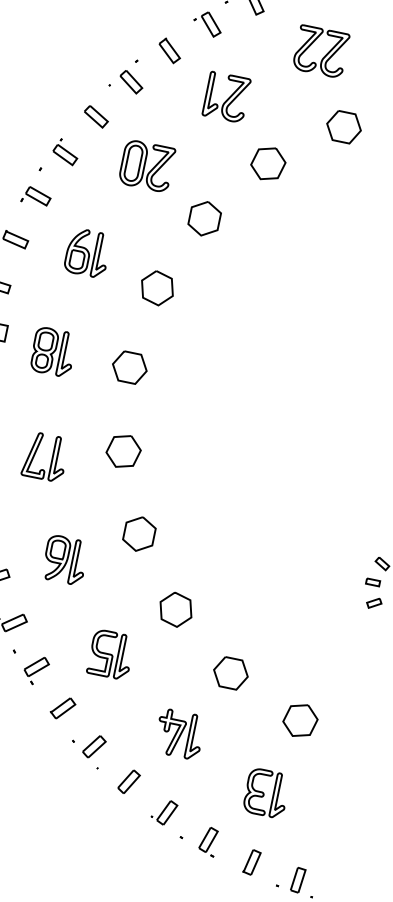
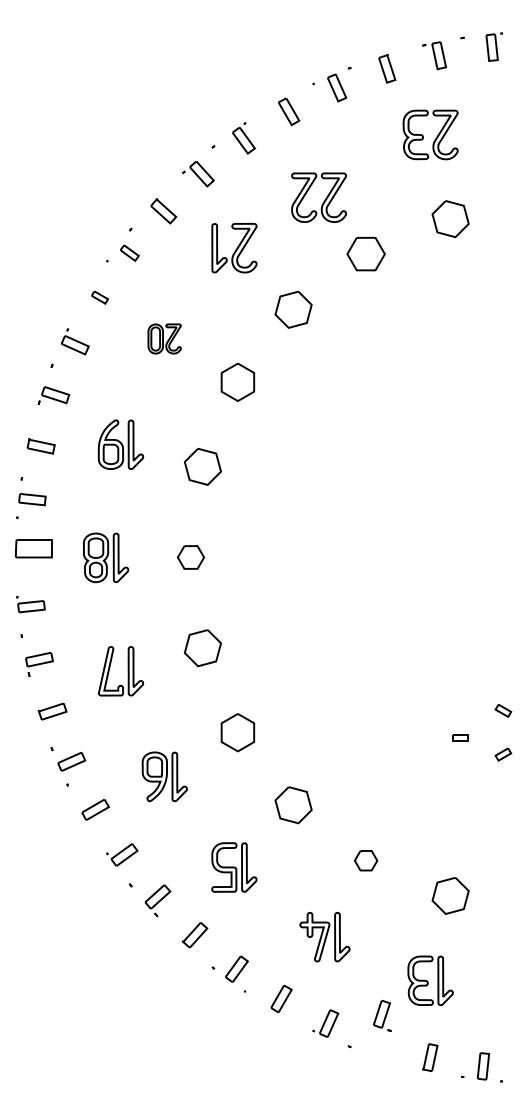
part: (325, 54) -> (324, 199), moved
part: (131, 82) -> (129, 253), size x0.7
part: (95, 116) -> (99, 297), size x0.6
part: (146, 165) -> (164, 338), size x0.6
part: (129, 367) -> (190, 557), size x0.7
part: (373, 582) -> (460, 737), moved
part: (230, 672) -> (365, 860), size x0.6
part: (208, 841) -> (382, 1015), moved

